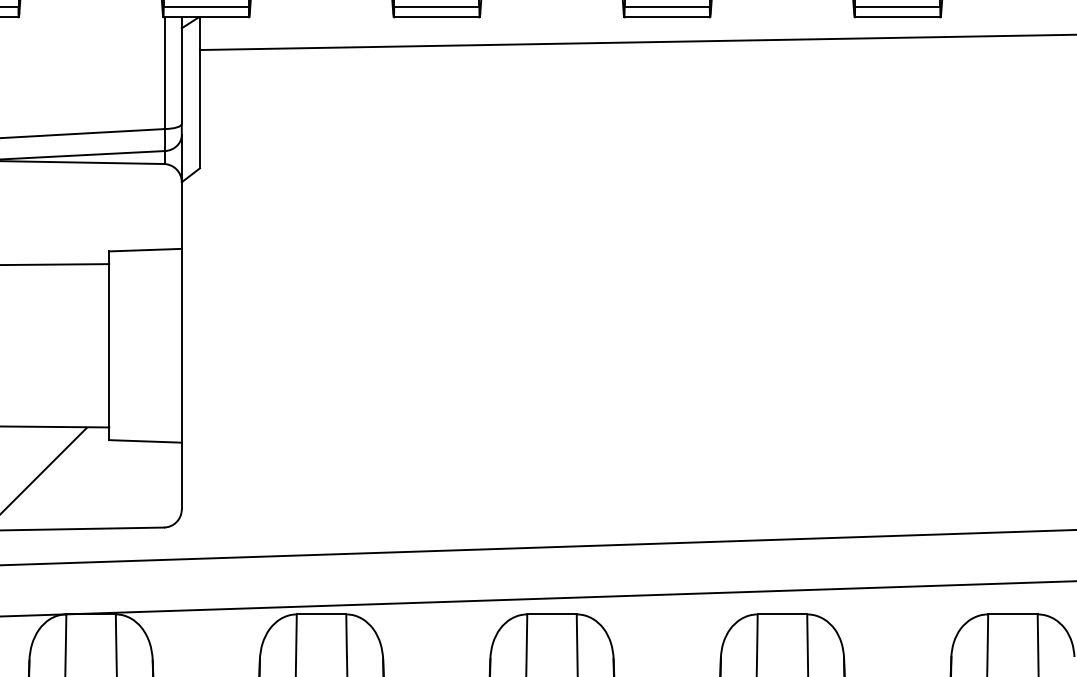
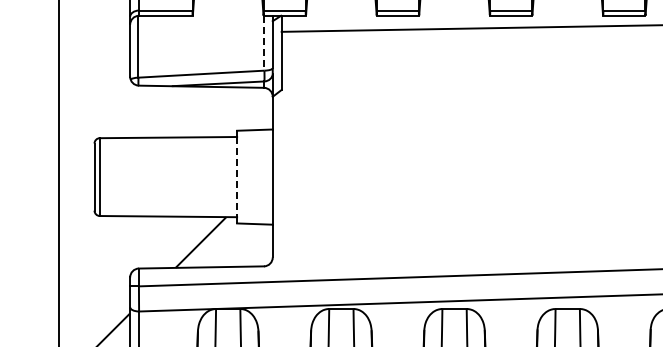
line: (165, 73) -> (264, 43), solid -> dashed
line: (110, 346) -> (237, 177), solid -> dashed

